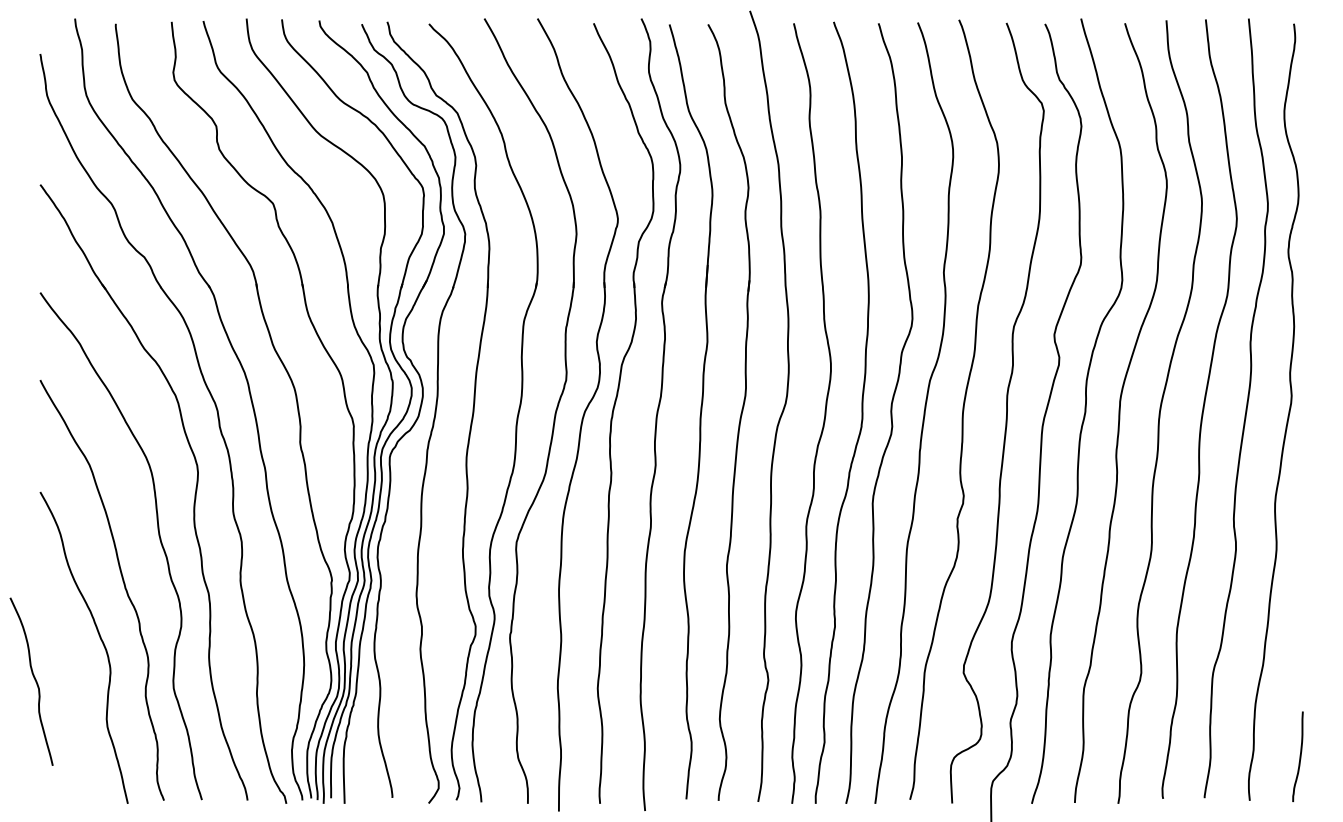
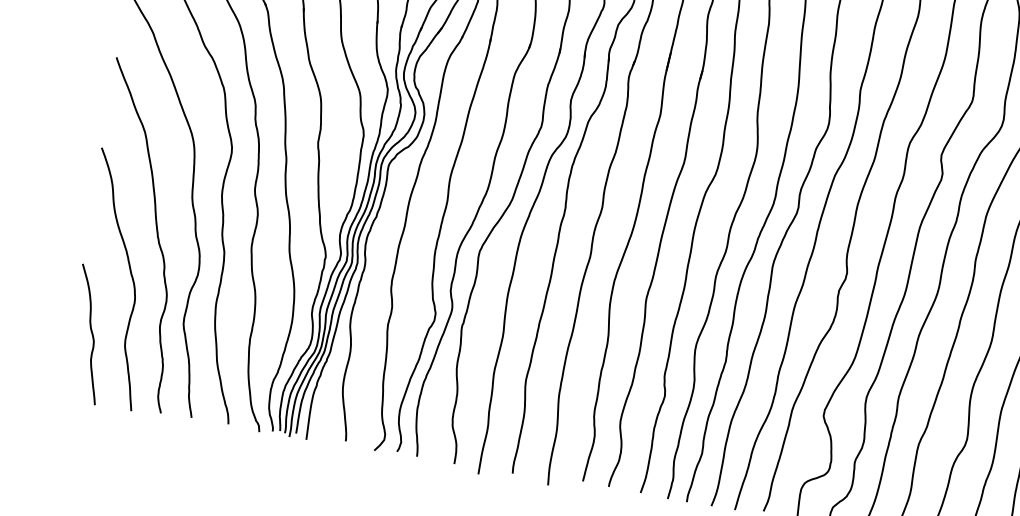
curve: (34, 680) -> (91, 333), moved

